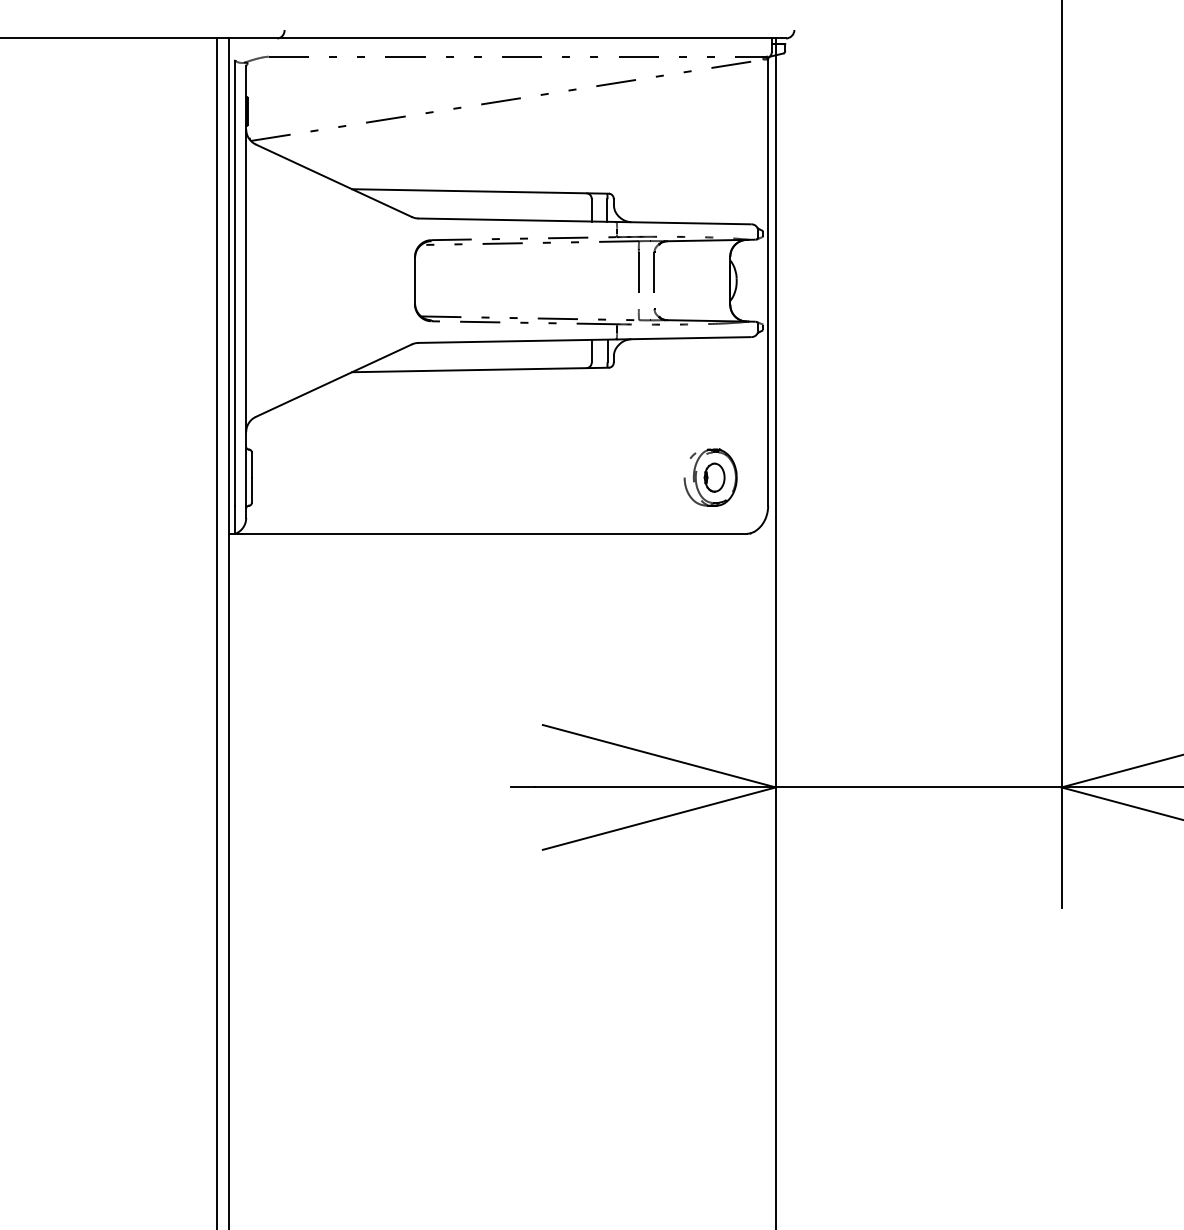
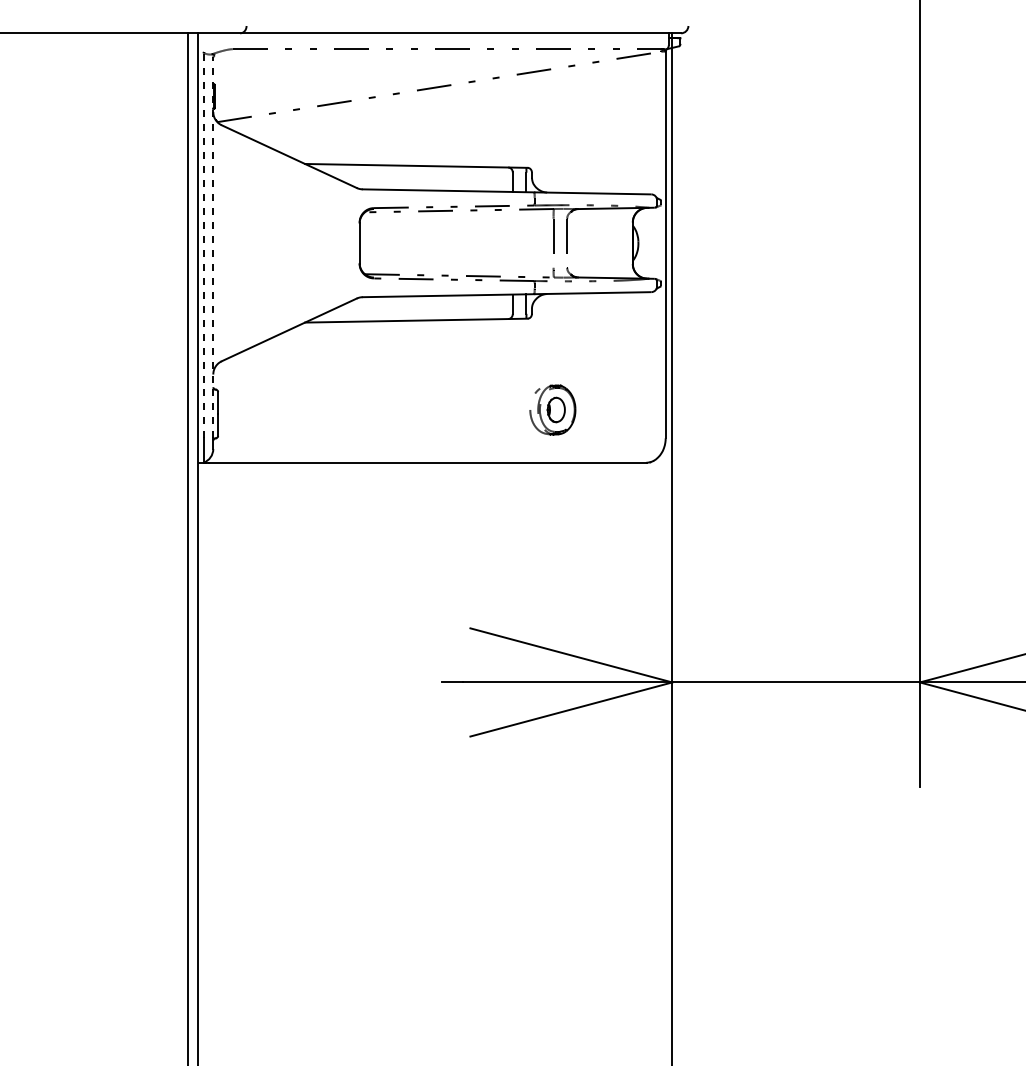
line: (234, 283) -> (203, 245), solid -> dashed
line: (246, 285) -> (213, 247), solid -> dashed
part: (710, 477) -> (552, 409), moved

